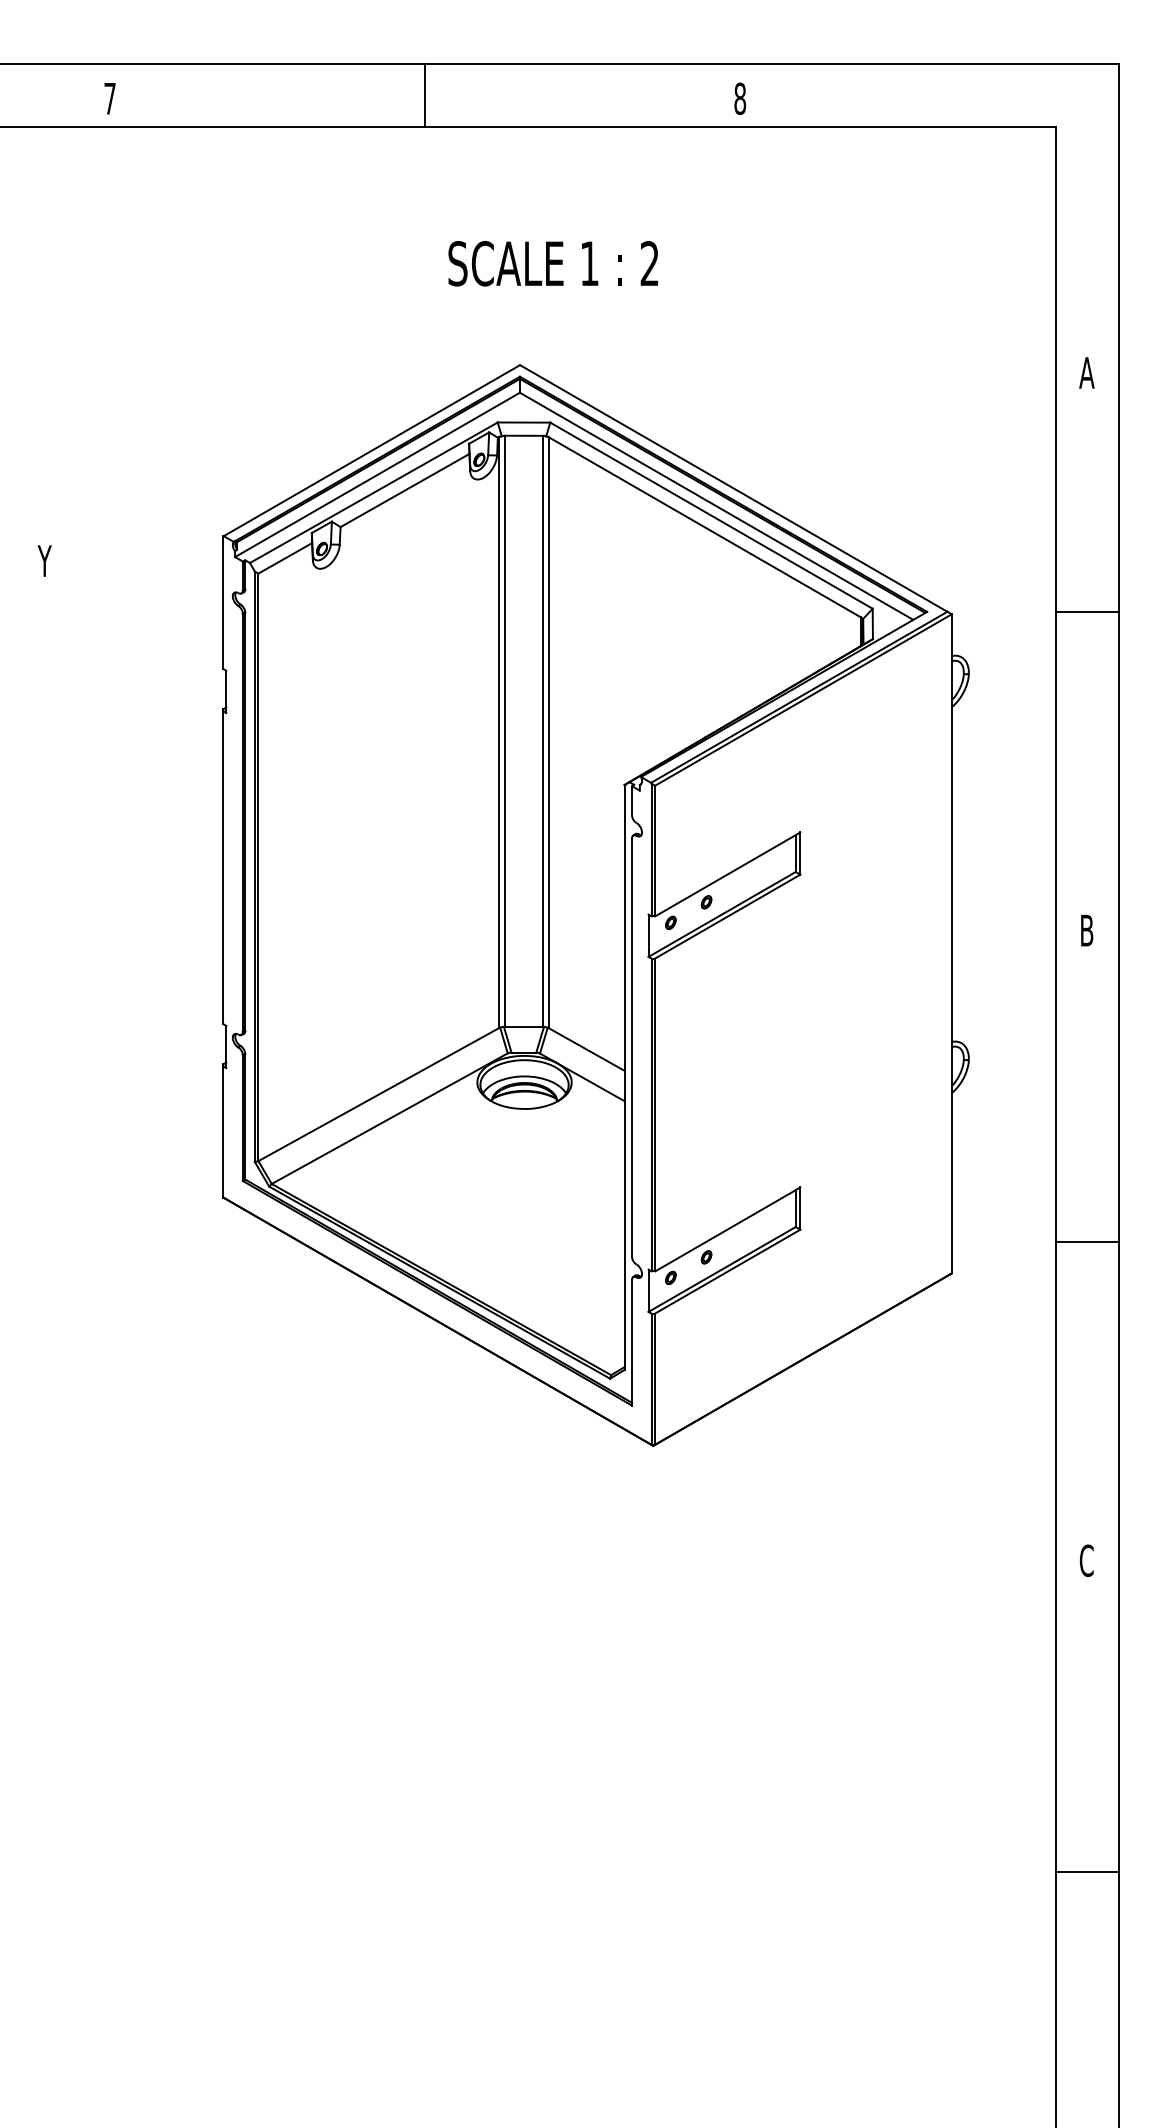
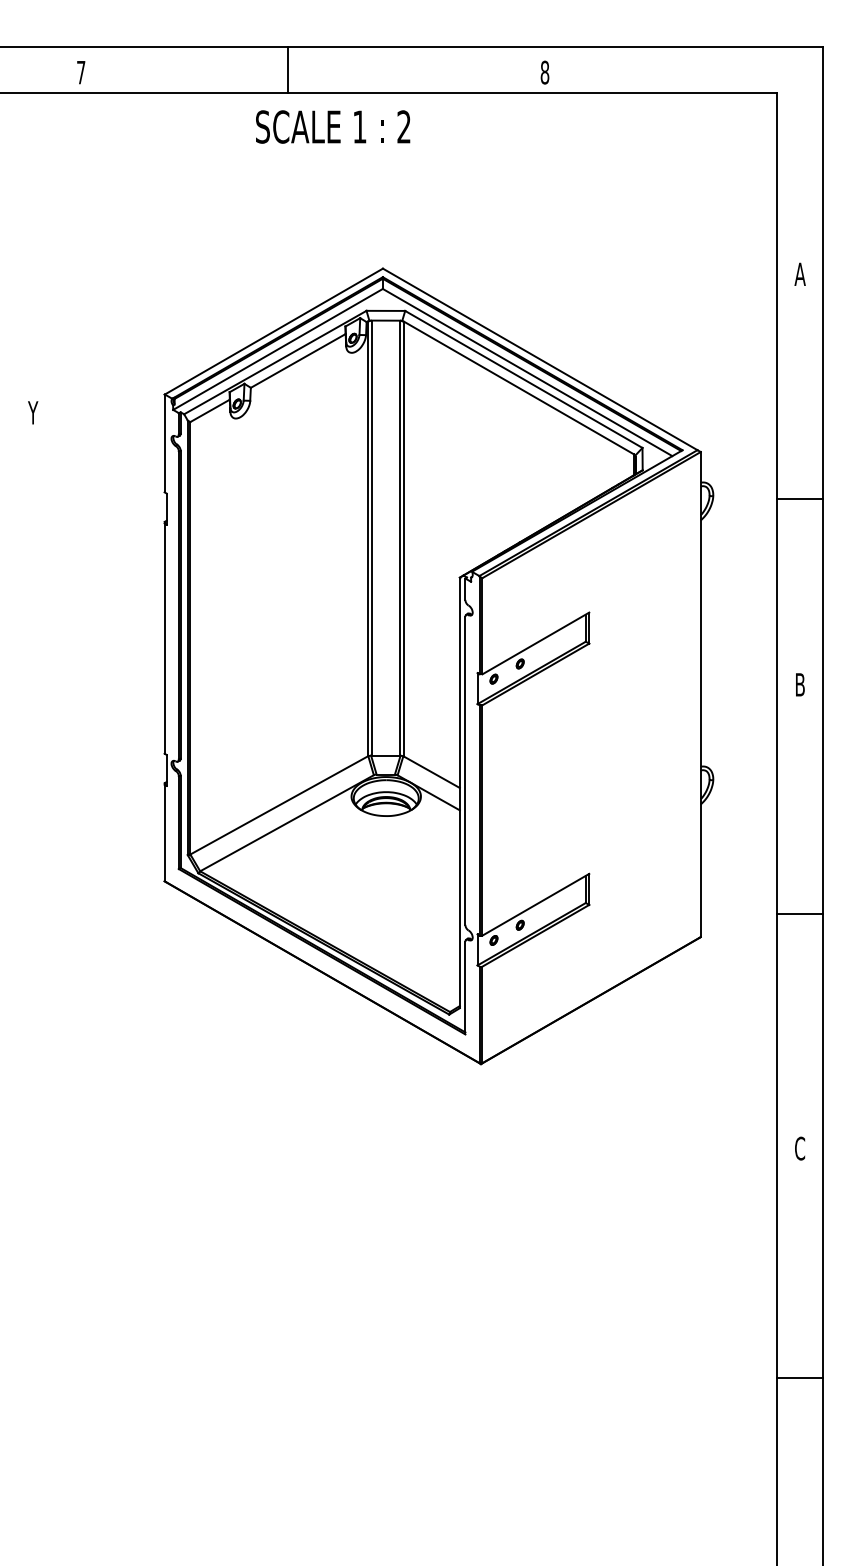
line: (425, 94) -> (287, 69), moved
text: (552, 263) -> (332, 126), moved
line: (1086, 612) -> (799, 499), moved

